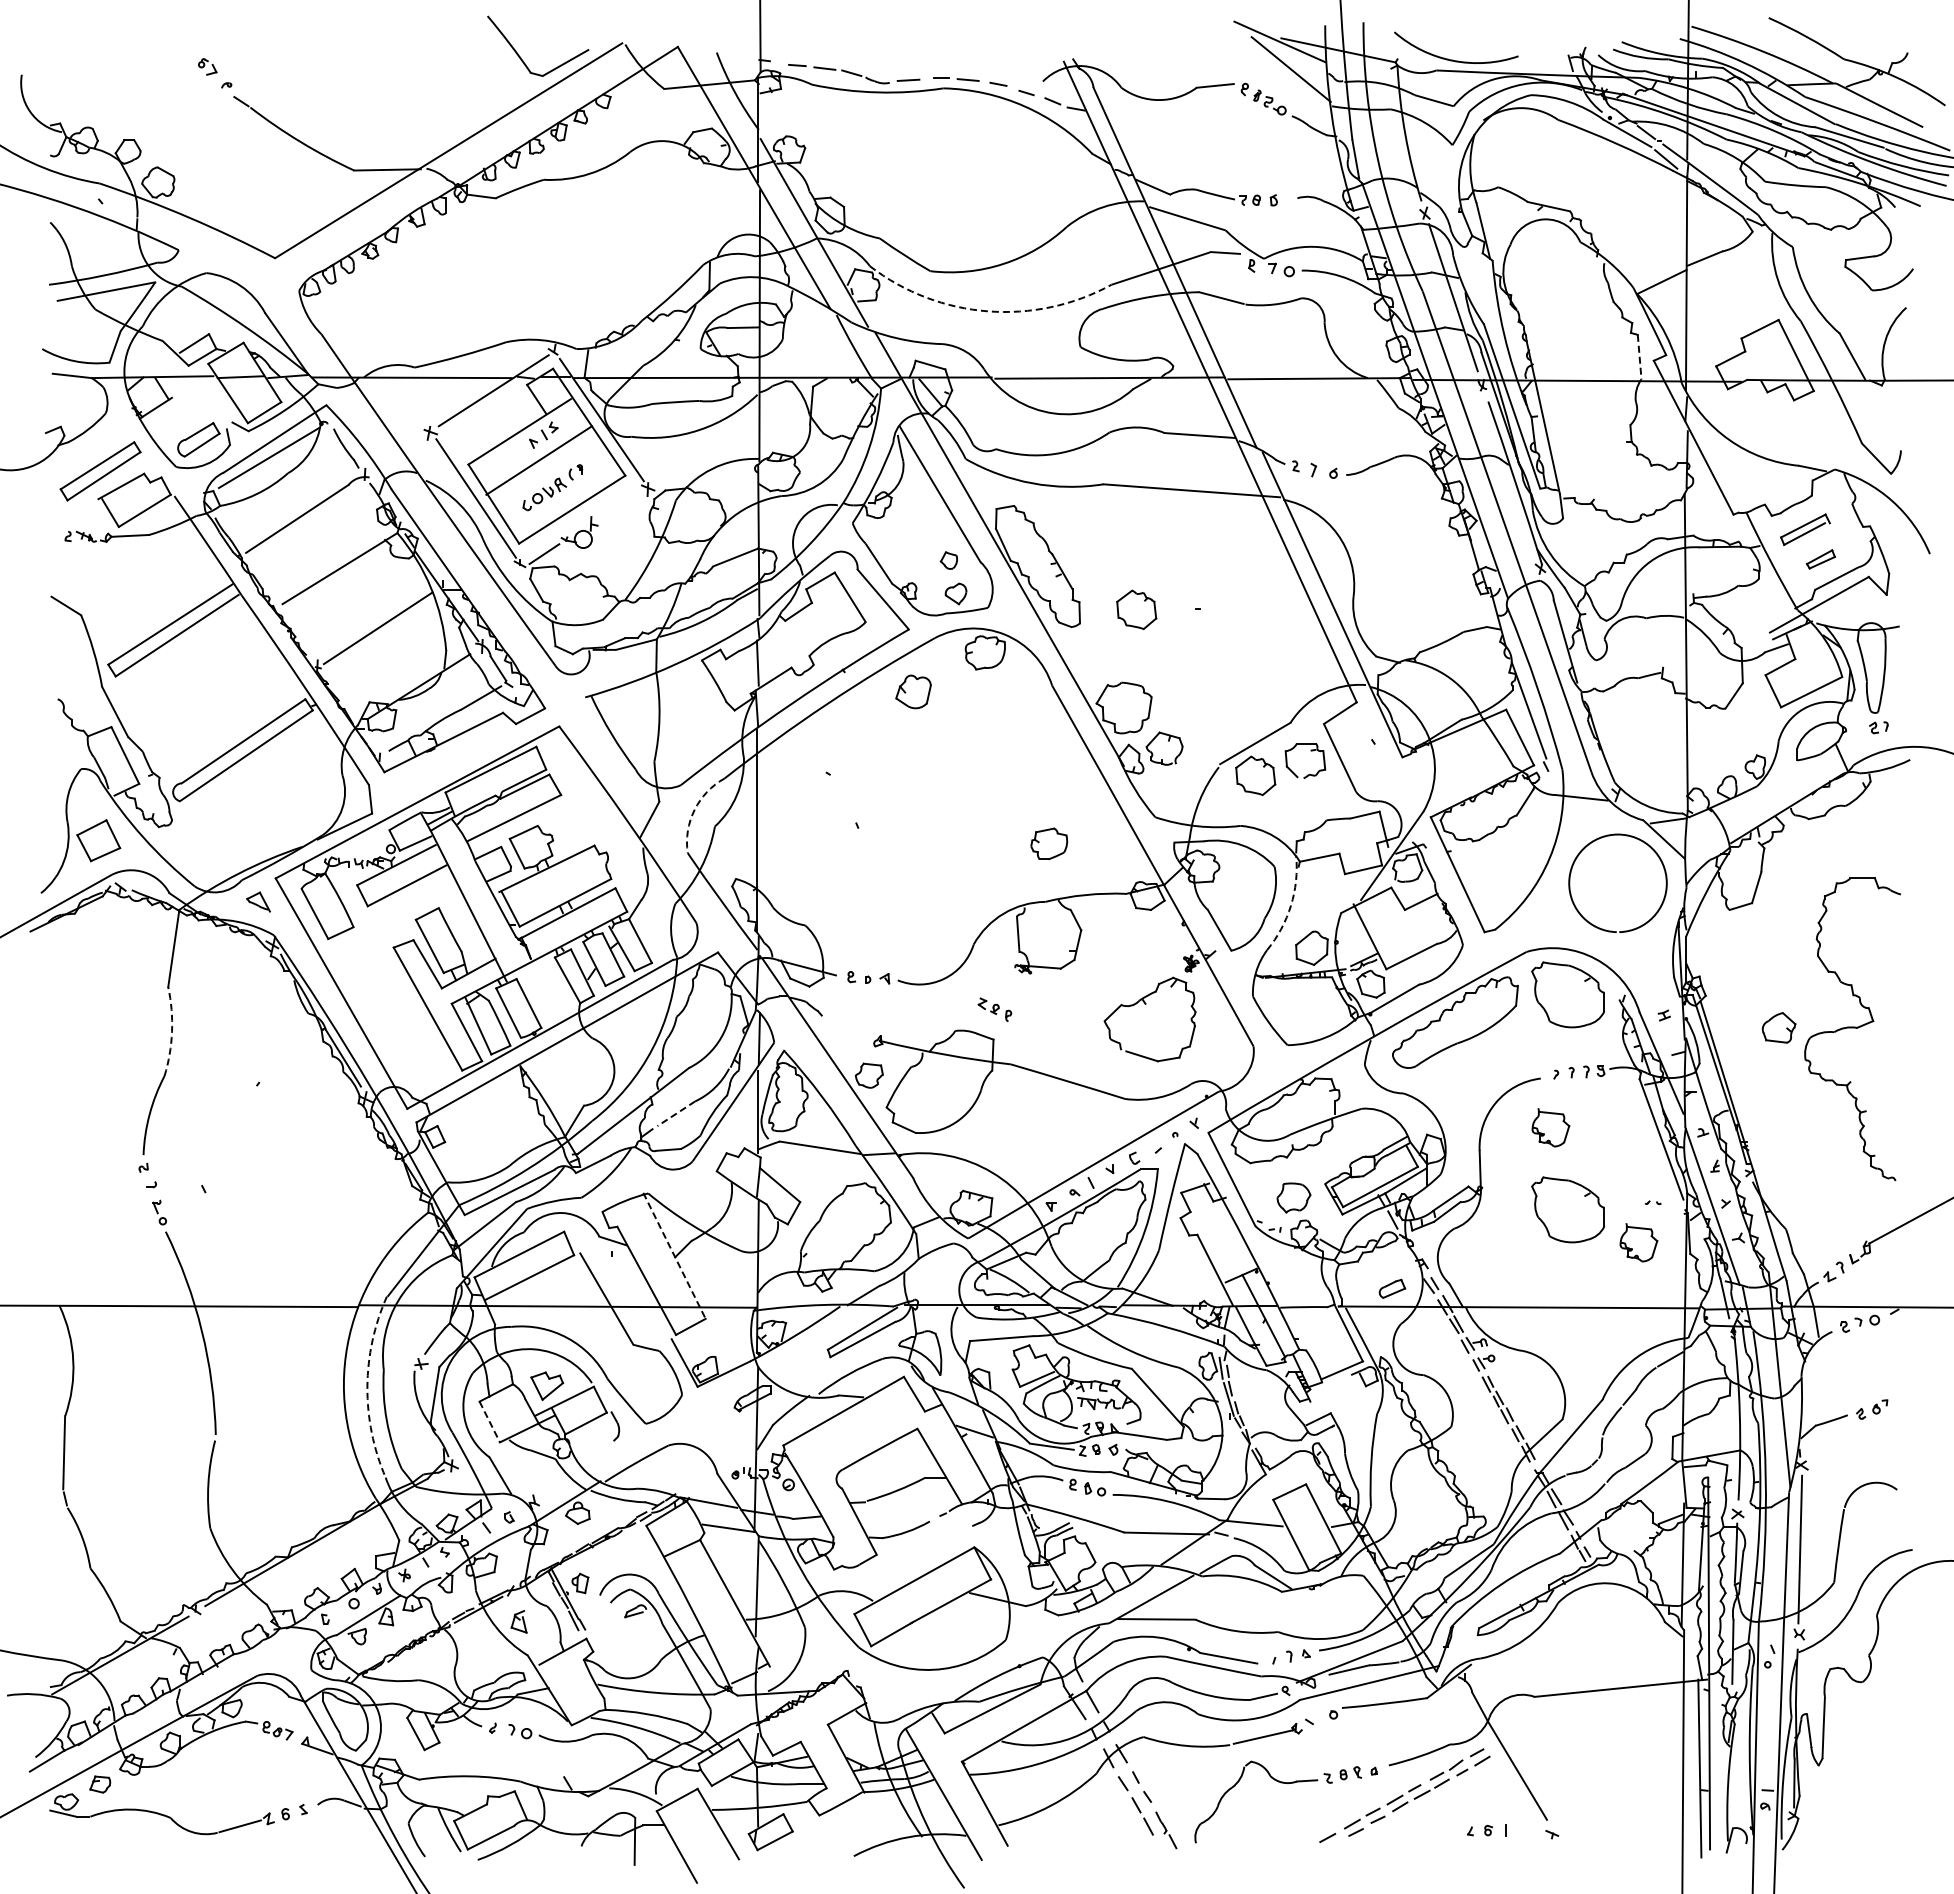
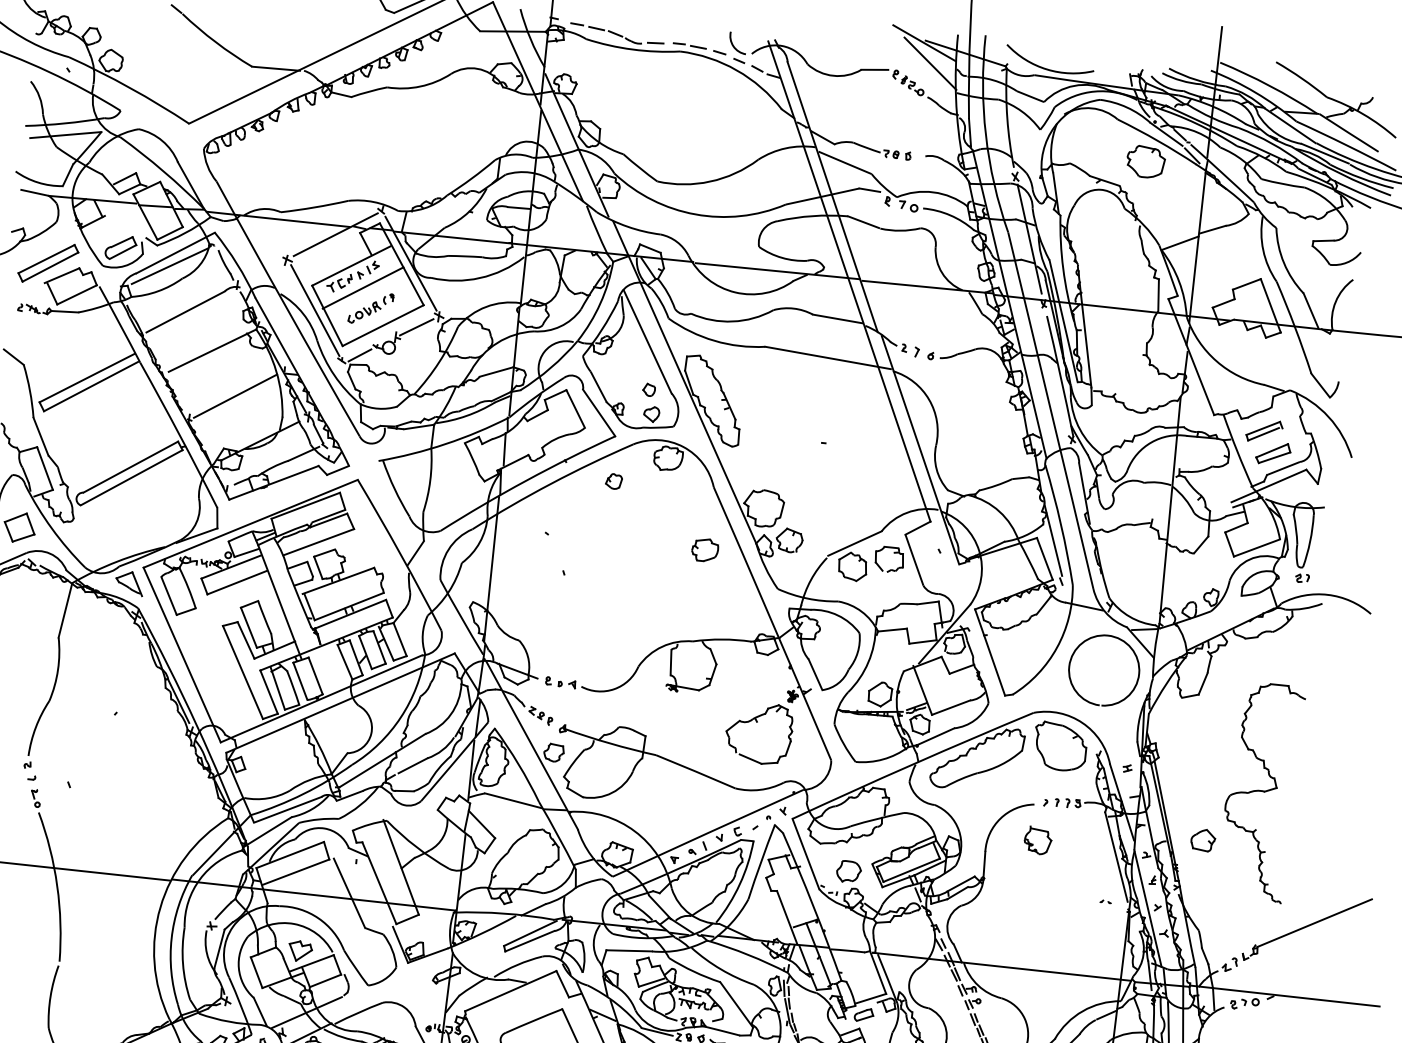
arc: (1016, 71) -> (733, 44), added
part: (1603, 174) -> (1146, 161), added
arc: (987, 311) -> (695, 214), dashed -> solid
line: (1639, 357) -> (1158, 295), dashed -> solid
part: (505, 456) -> (339, 282), added
line: (618, 506) -> (416, 326), added
part: (1820, 559) -> (1273, 453), size x1.67
part: (1136, 609) -> (779, 438), removed
part: (913, 692) -> (613, 481), size x0.62
arc: (694, 809) -> (448, 549), dashed -> solid
part: (1049, 843) -> (705, 549), moved
part: (258, 901) -> (129, 582), size x1.67
arc: (1291, 905) -> (868, 662), dashed -> solid
part: (994, 1009) -> (540, 715), moved
part: (1778, 1027) -> (1202, 839), moved
arc: (172, 1031) -> (58, 669), dashed -> solid
line: (676, 1113) -> (413, 765), dashed -> solid
part: (1567, 1209) -> (1043, 900), removed
part: (1638, 1242) -> (1092, 929), removed
line: (674, 1256) -> (401, 867), dashed -> solid
part: (1392, 1288) -> (864, 1014), moved
arc: (367, 1386) -> (171, 938), dashed -> solid
line: (489, 1422) -> (256, 973), dashed -> solid
line: (565, 1469) -> (307, 1012), added

